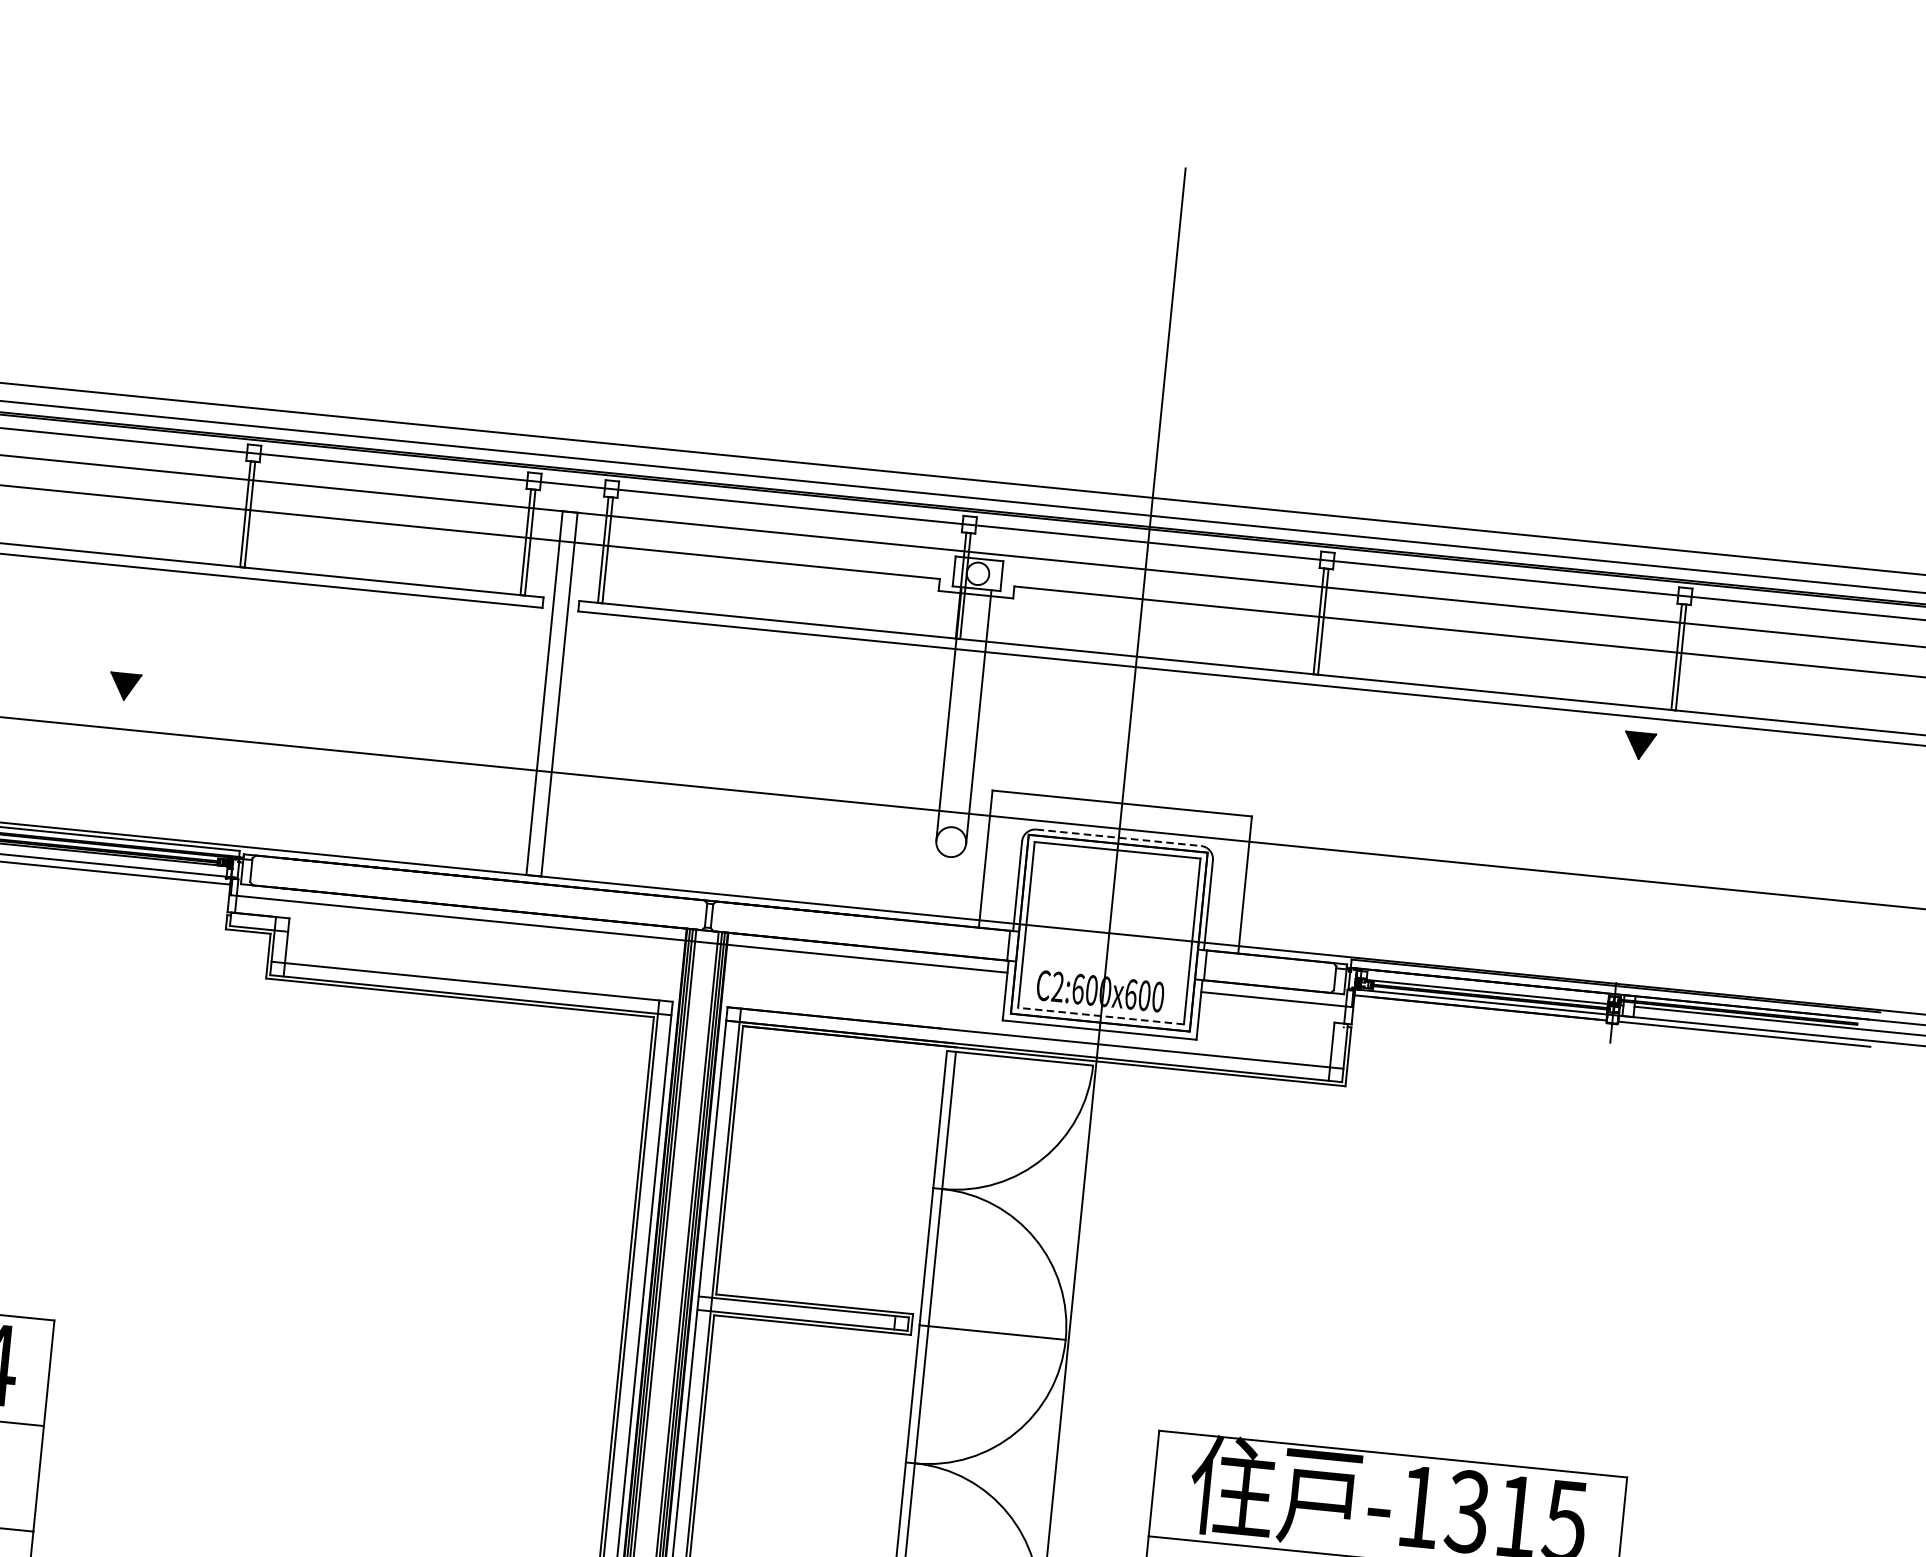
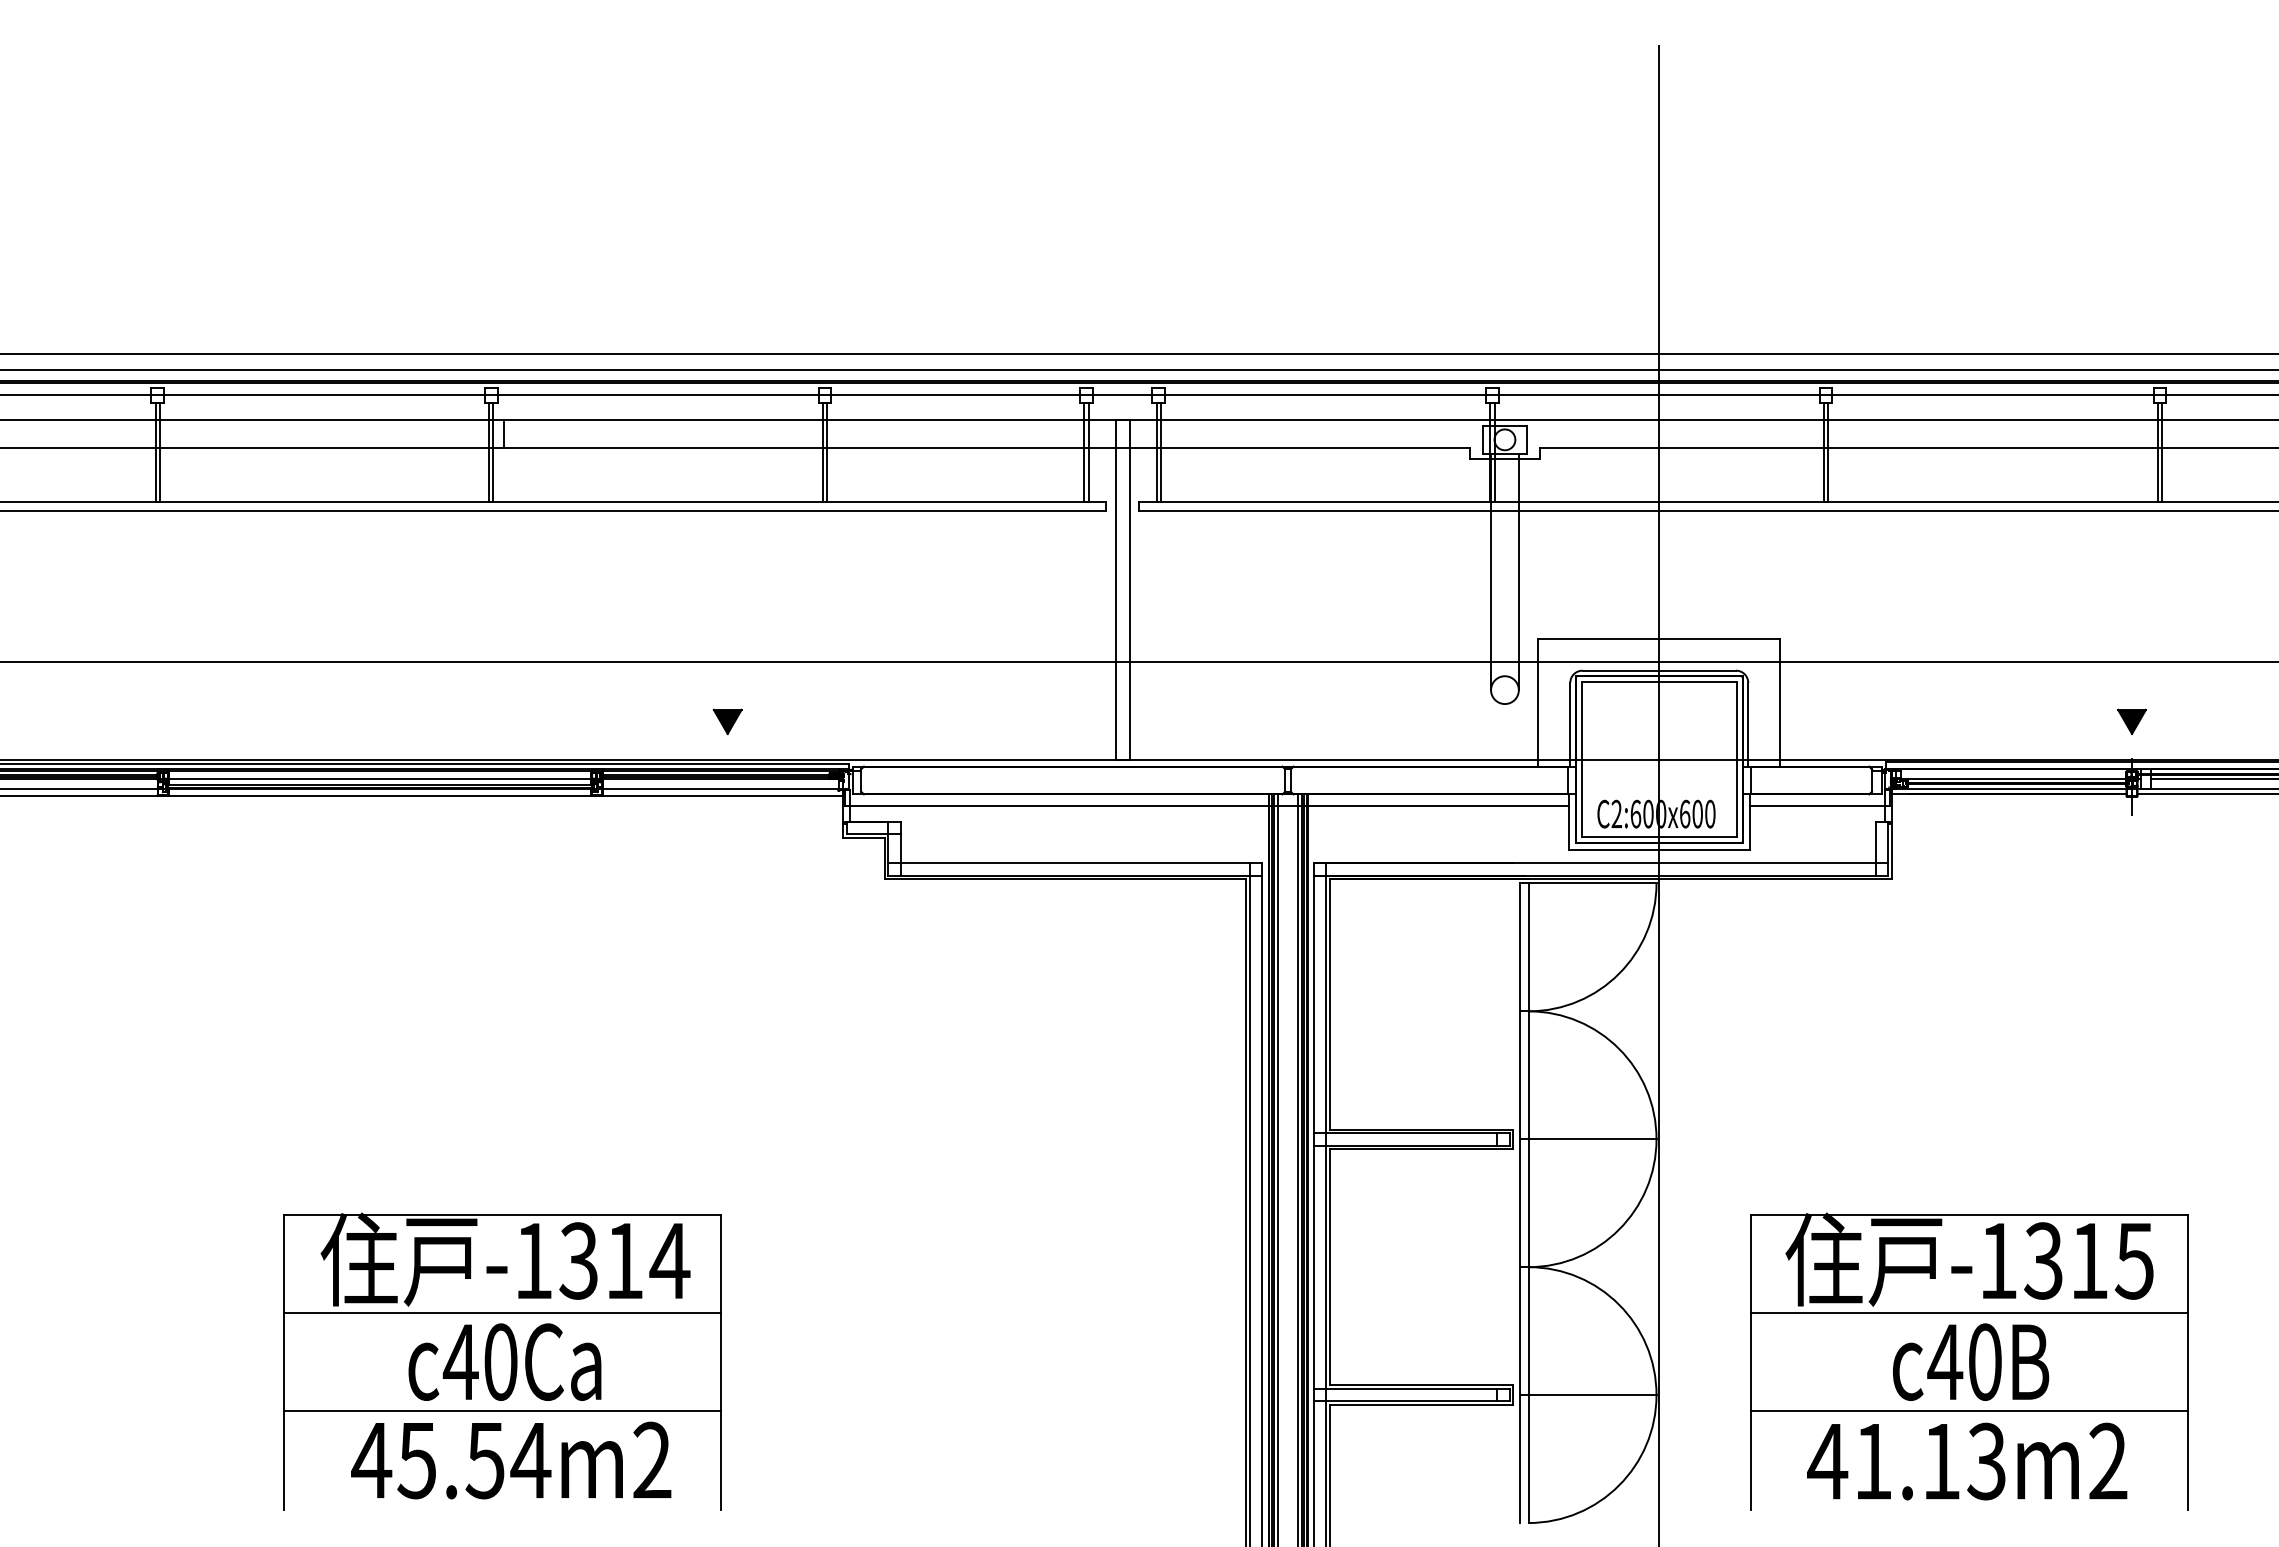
part: (124, 686) -> (727, 721), moved
part: (1639, 745) -> (2131, 721), moved
line: (1119, 837) -> (1659, 670), dashed -> solid
line: (1100, 1015) -> (1658, 836), dashed -> solid

